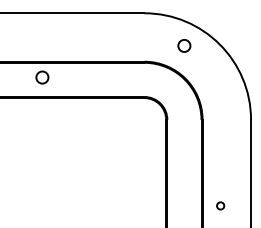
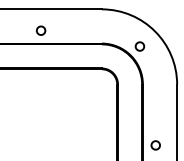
circle: (184, 45) -> (140, 46), moved
circle: (42, 77) -> (41, 30), moved
circle: (220, 205) -> (155, 145), size x1.67

